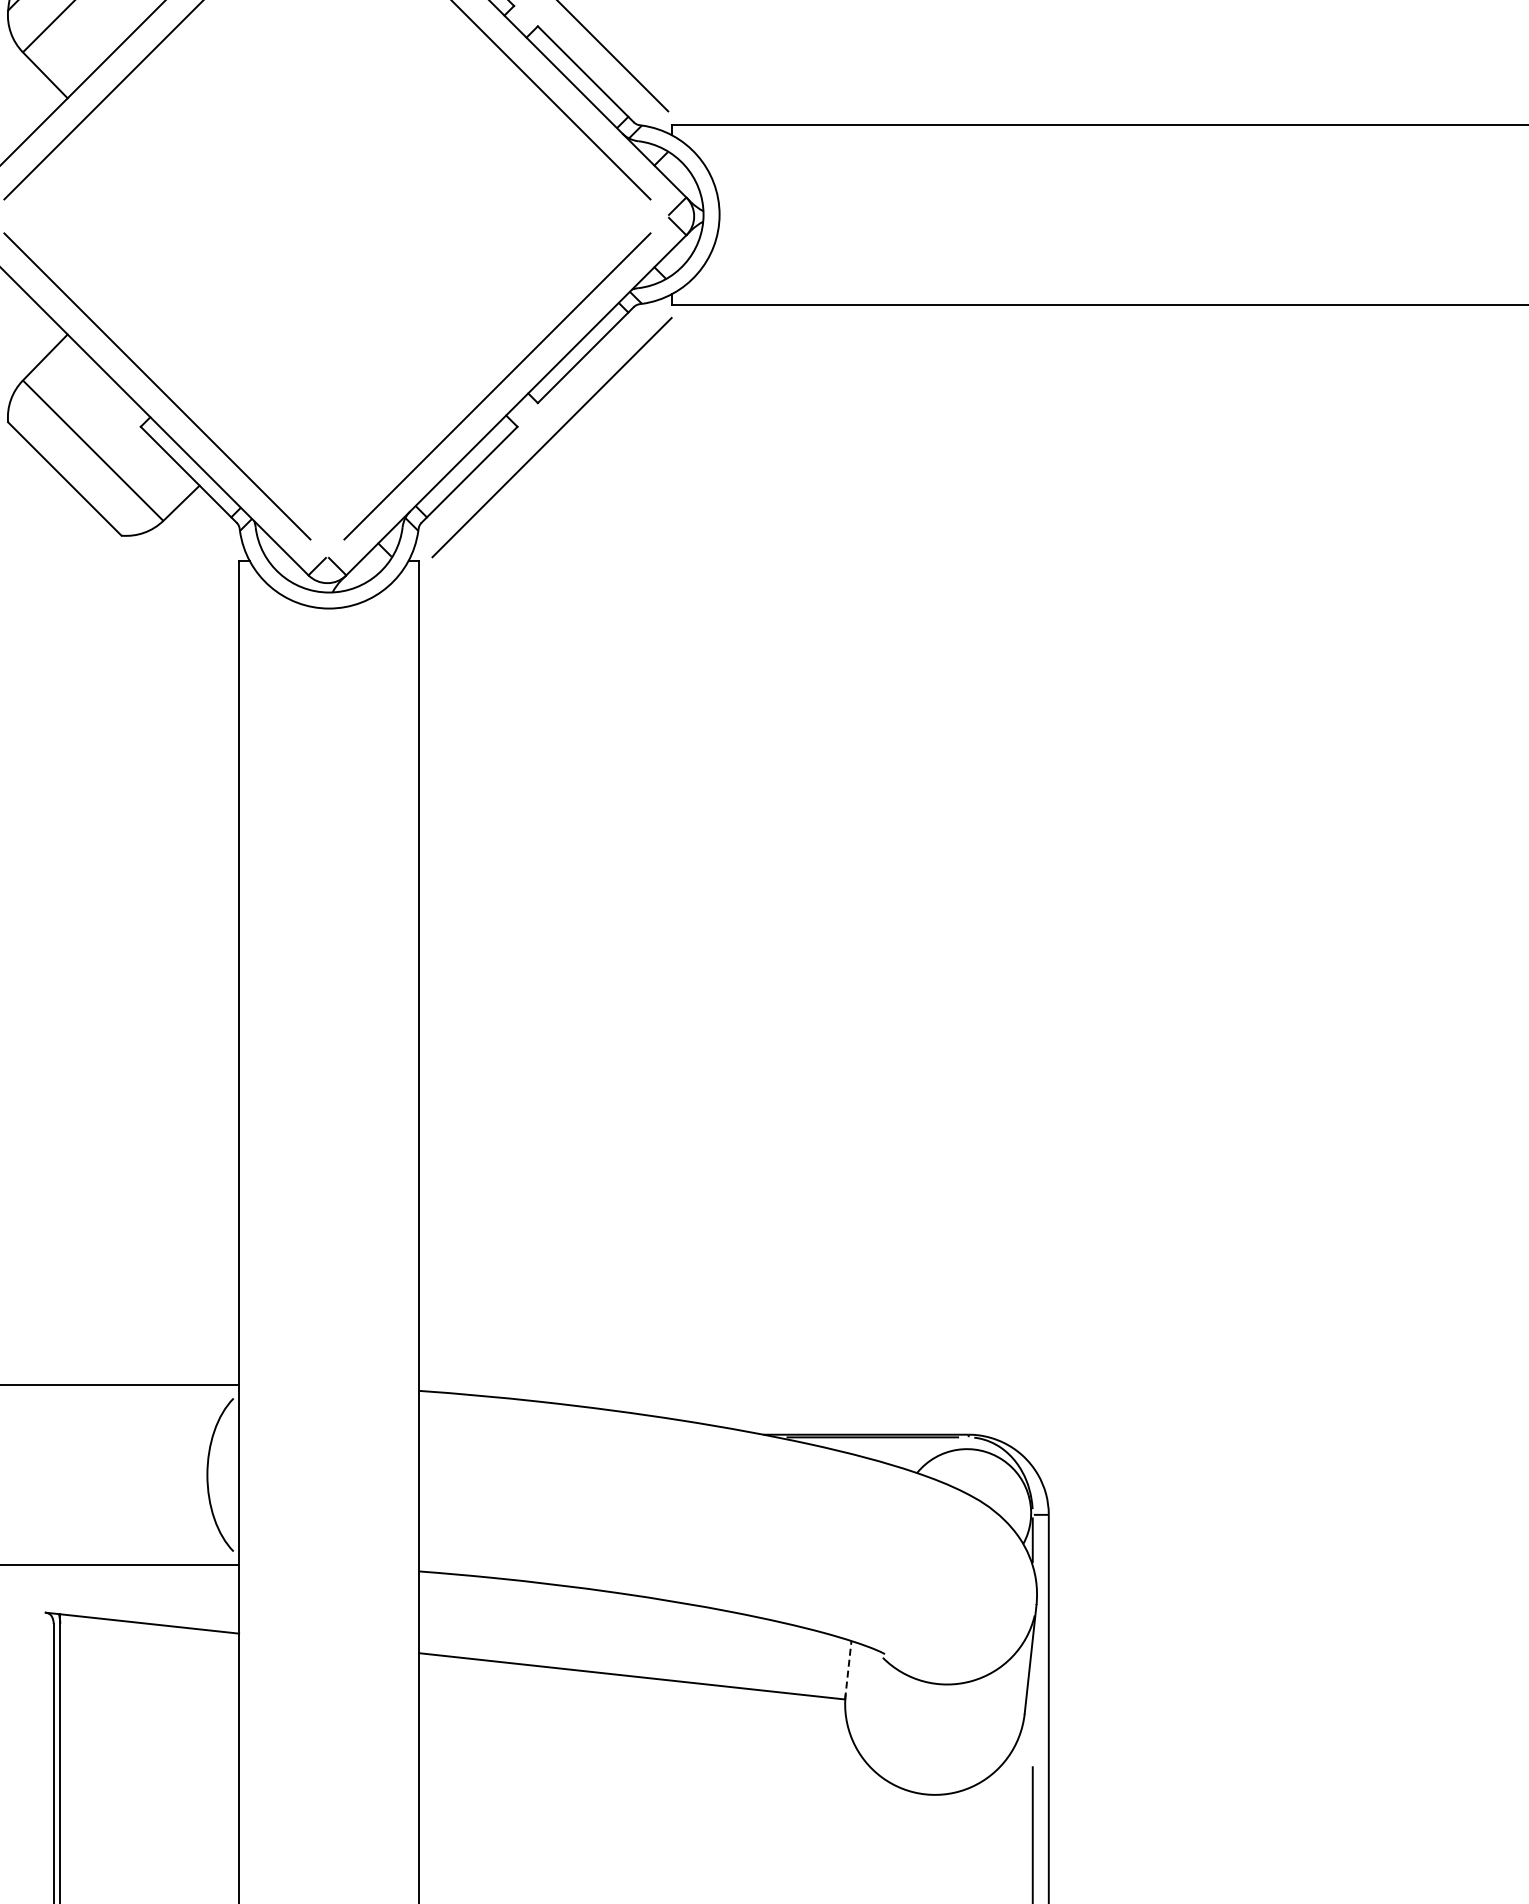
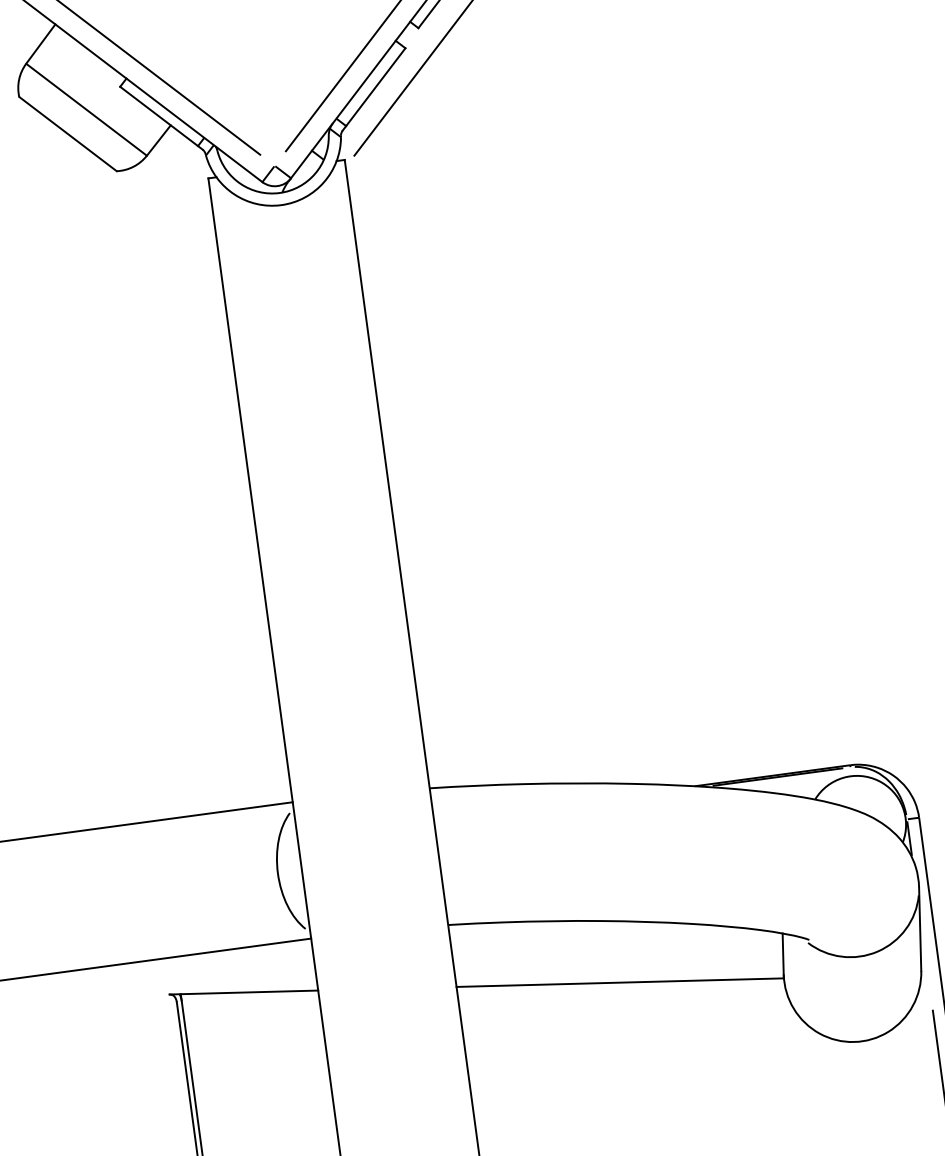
line: (848, 1669) -> (783, 955), dashed -> solid

